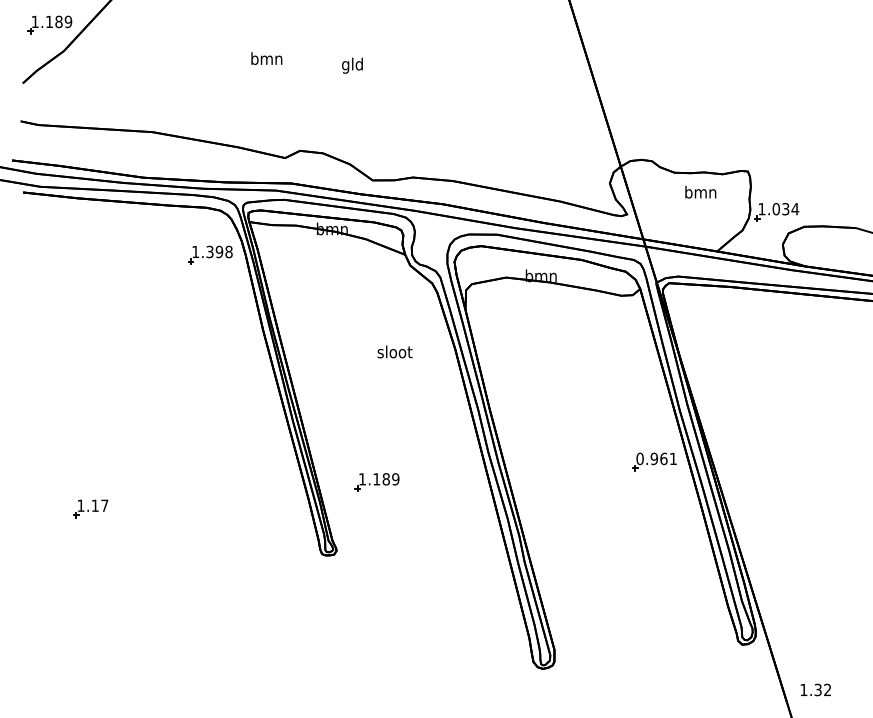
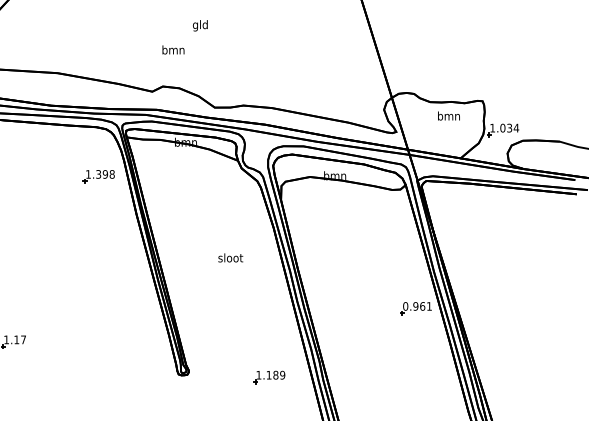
text: (266, 58) -> (173, 49), moved
part: (210, 254) -> (99, 176), moved
text: (394, 351) -> (230, 257), moved
part: (376, 482) -> (268, 377), moved

